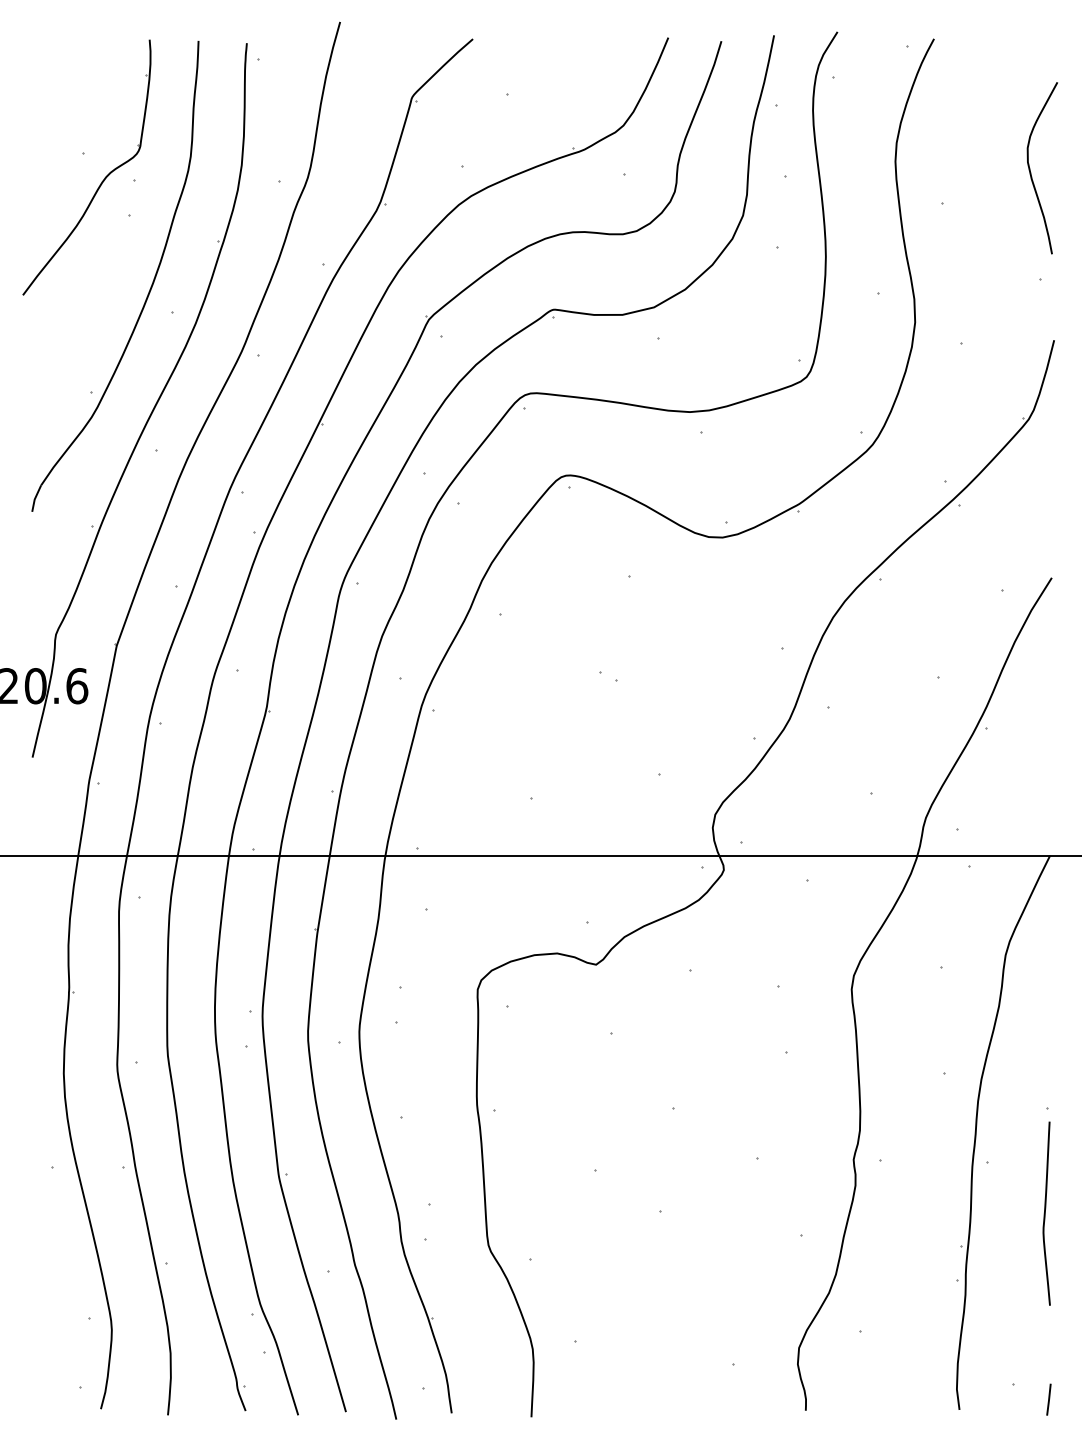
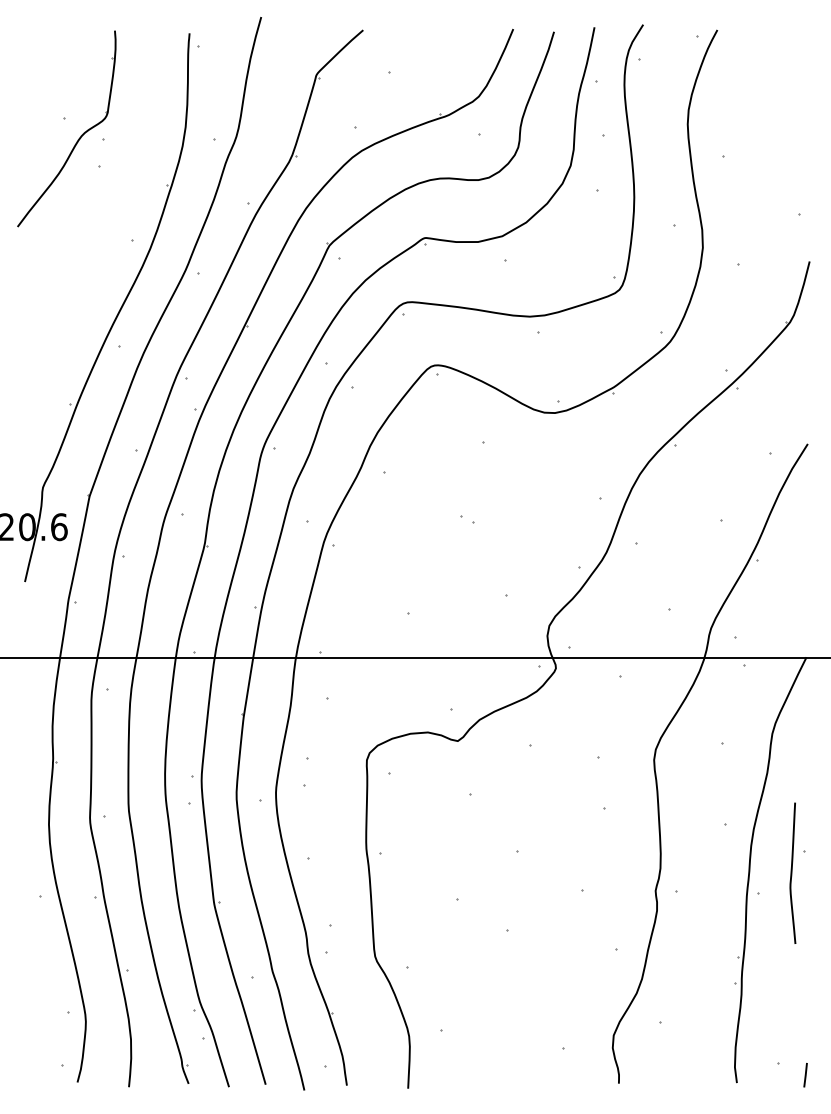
curve: (1031, 172) -> (792, 132), removed
part: (147, 292) -> (113, 224), removed
curve: (1046, 1212) -> (792, 872), moved

